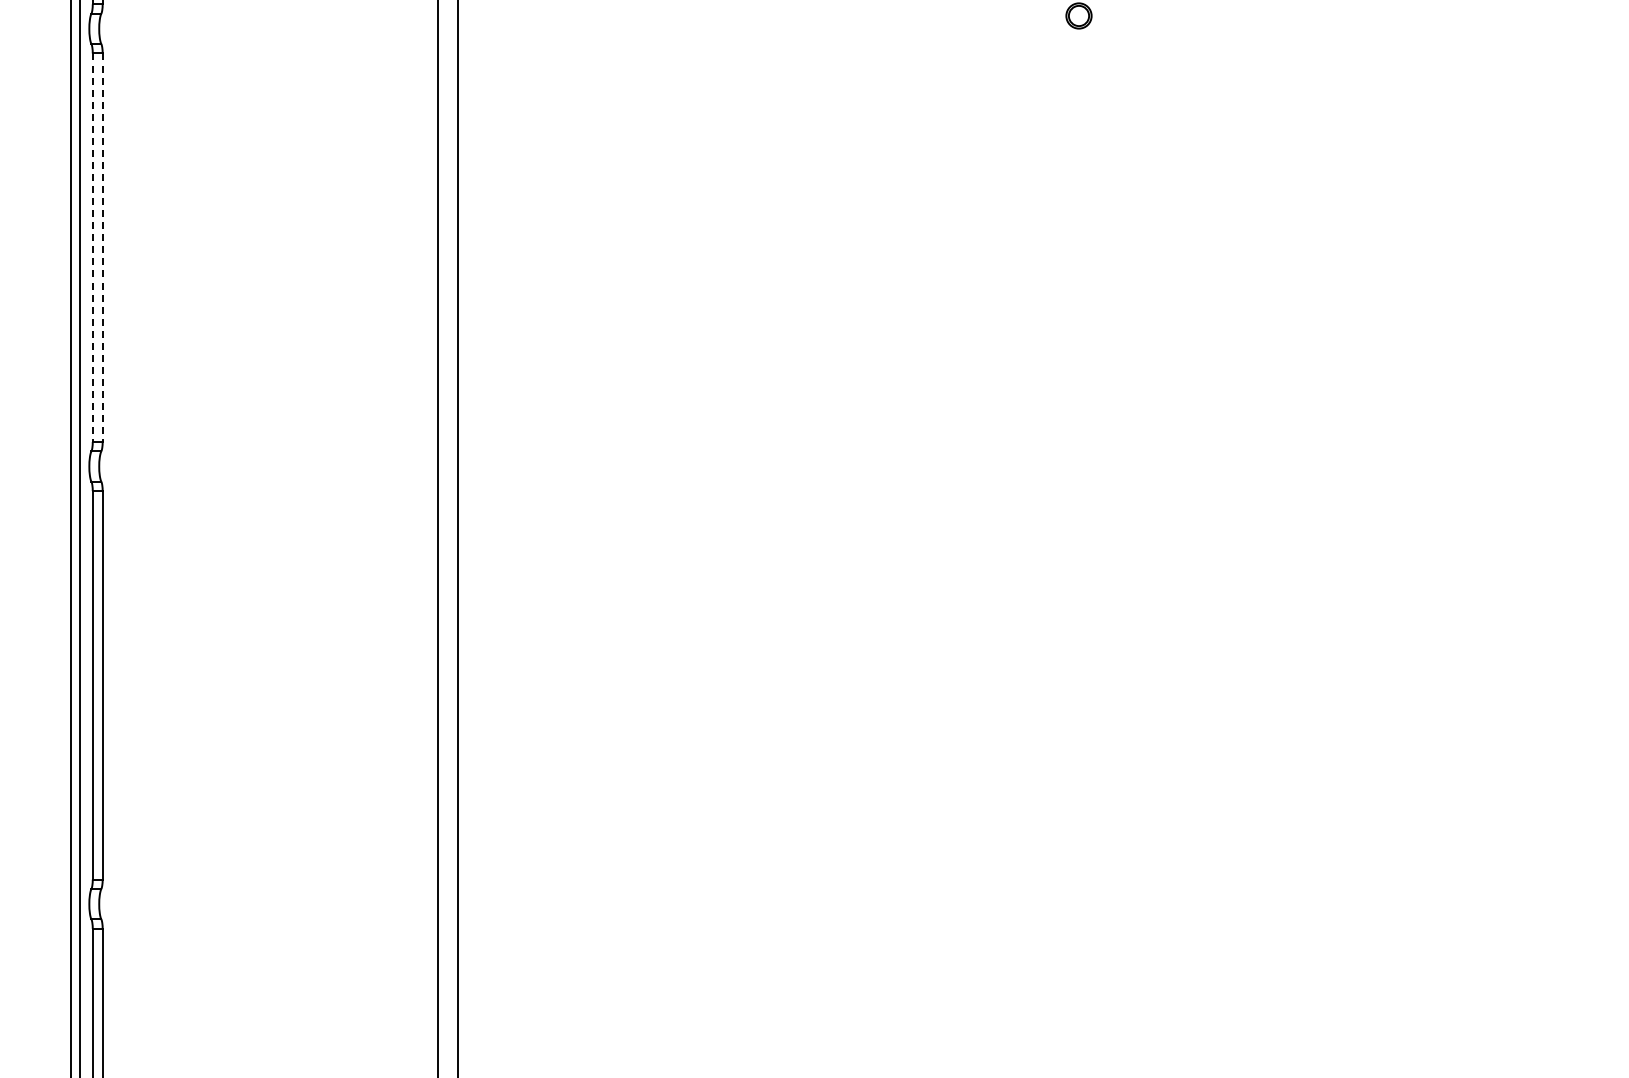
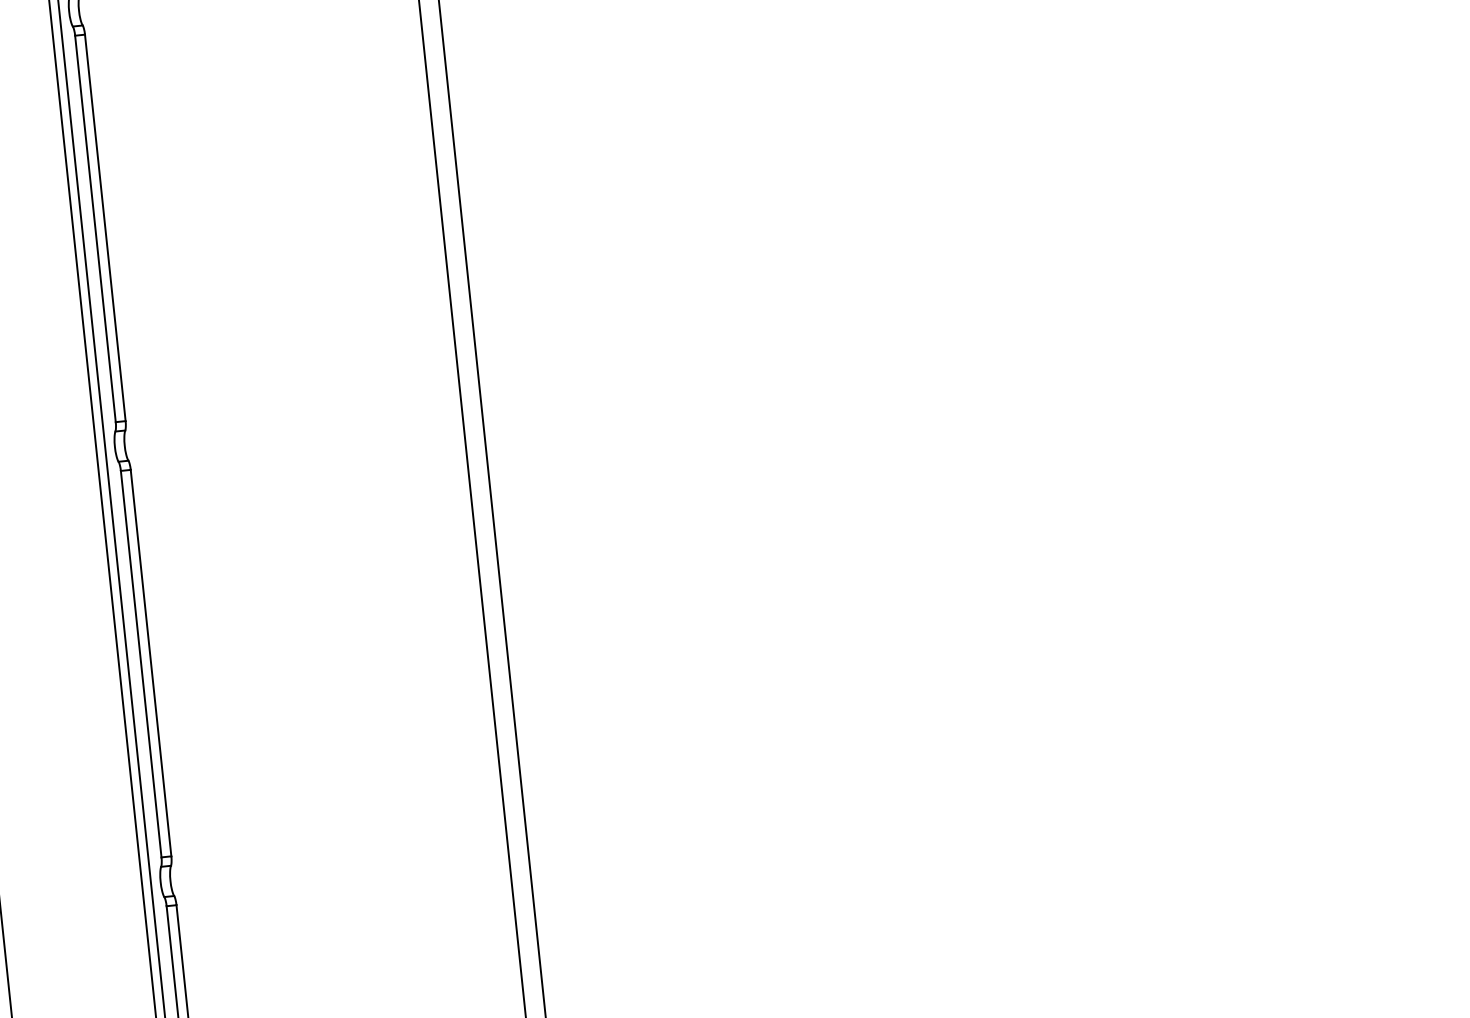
line: (92, 248) -> (95, 229), dashed -> solid
line: (102, 248) -> (105, 228), dashed -> solid

